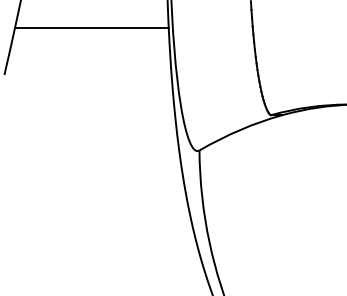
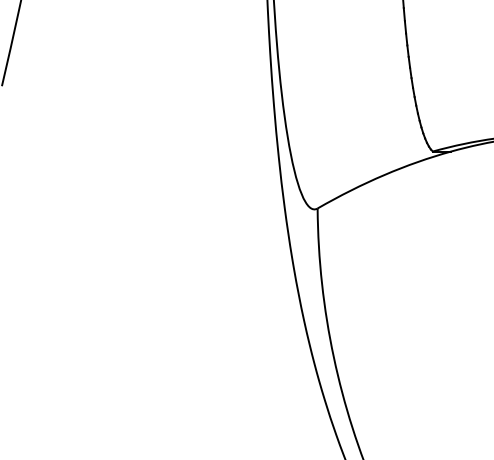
line: (91, 28) -> (142, 11), removed

